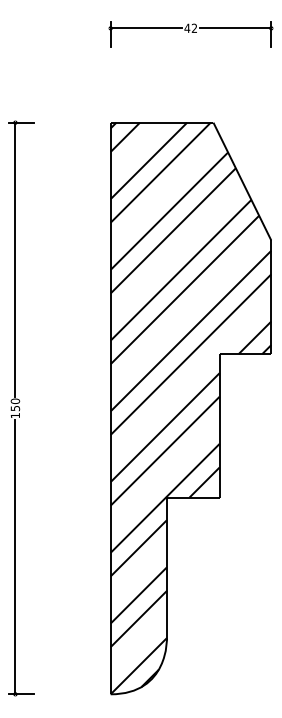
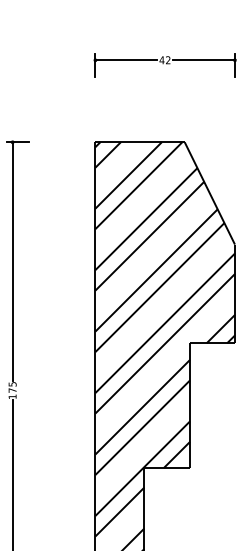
text: (15, 404) -> (12, 387), 150 -> 175

